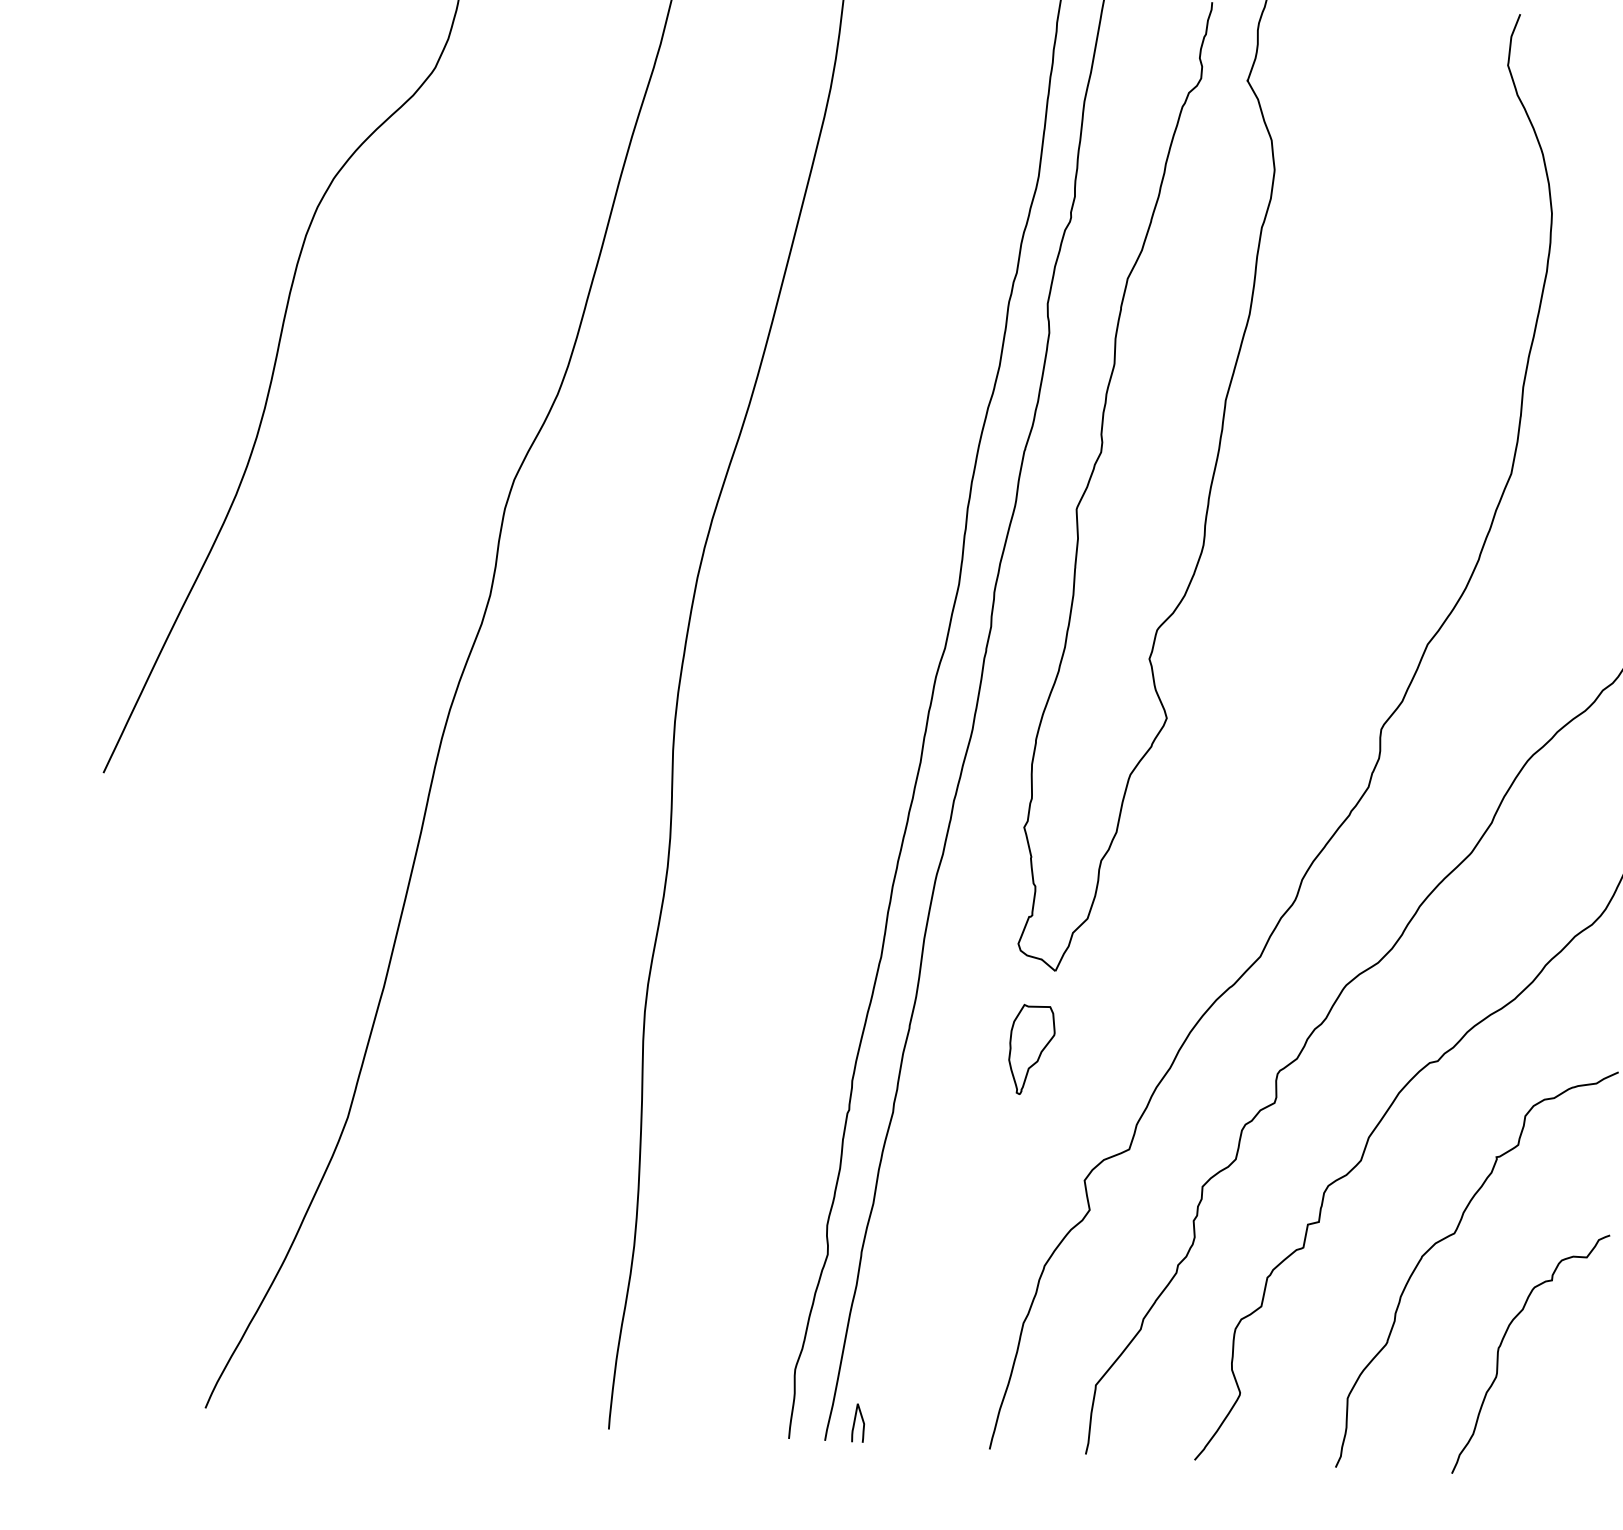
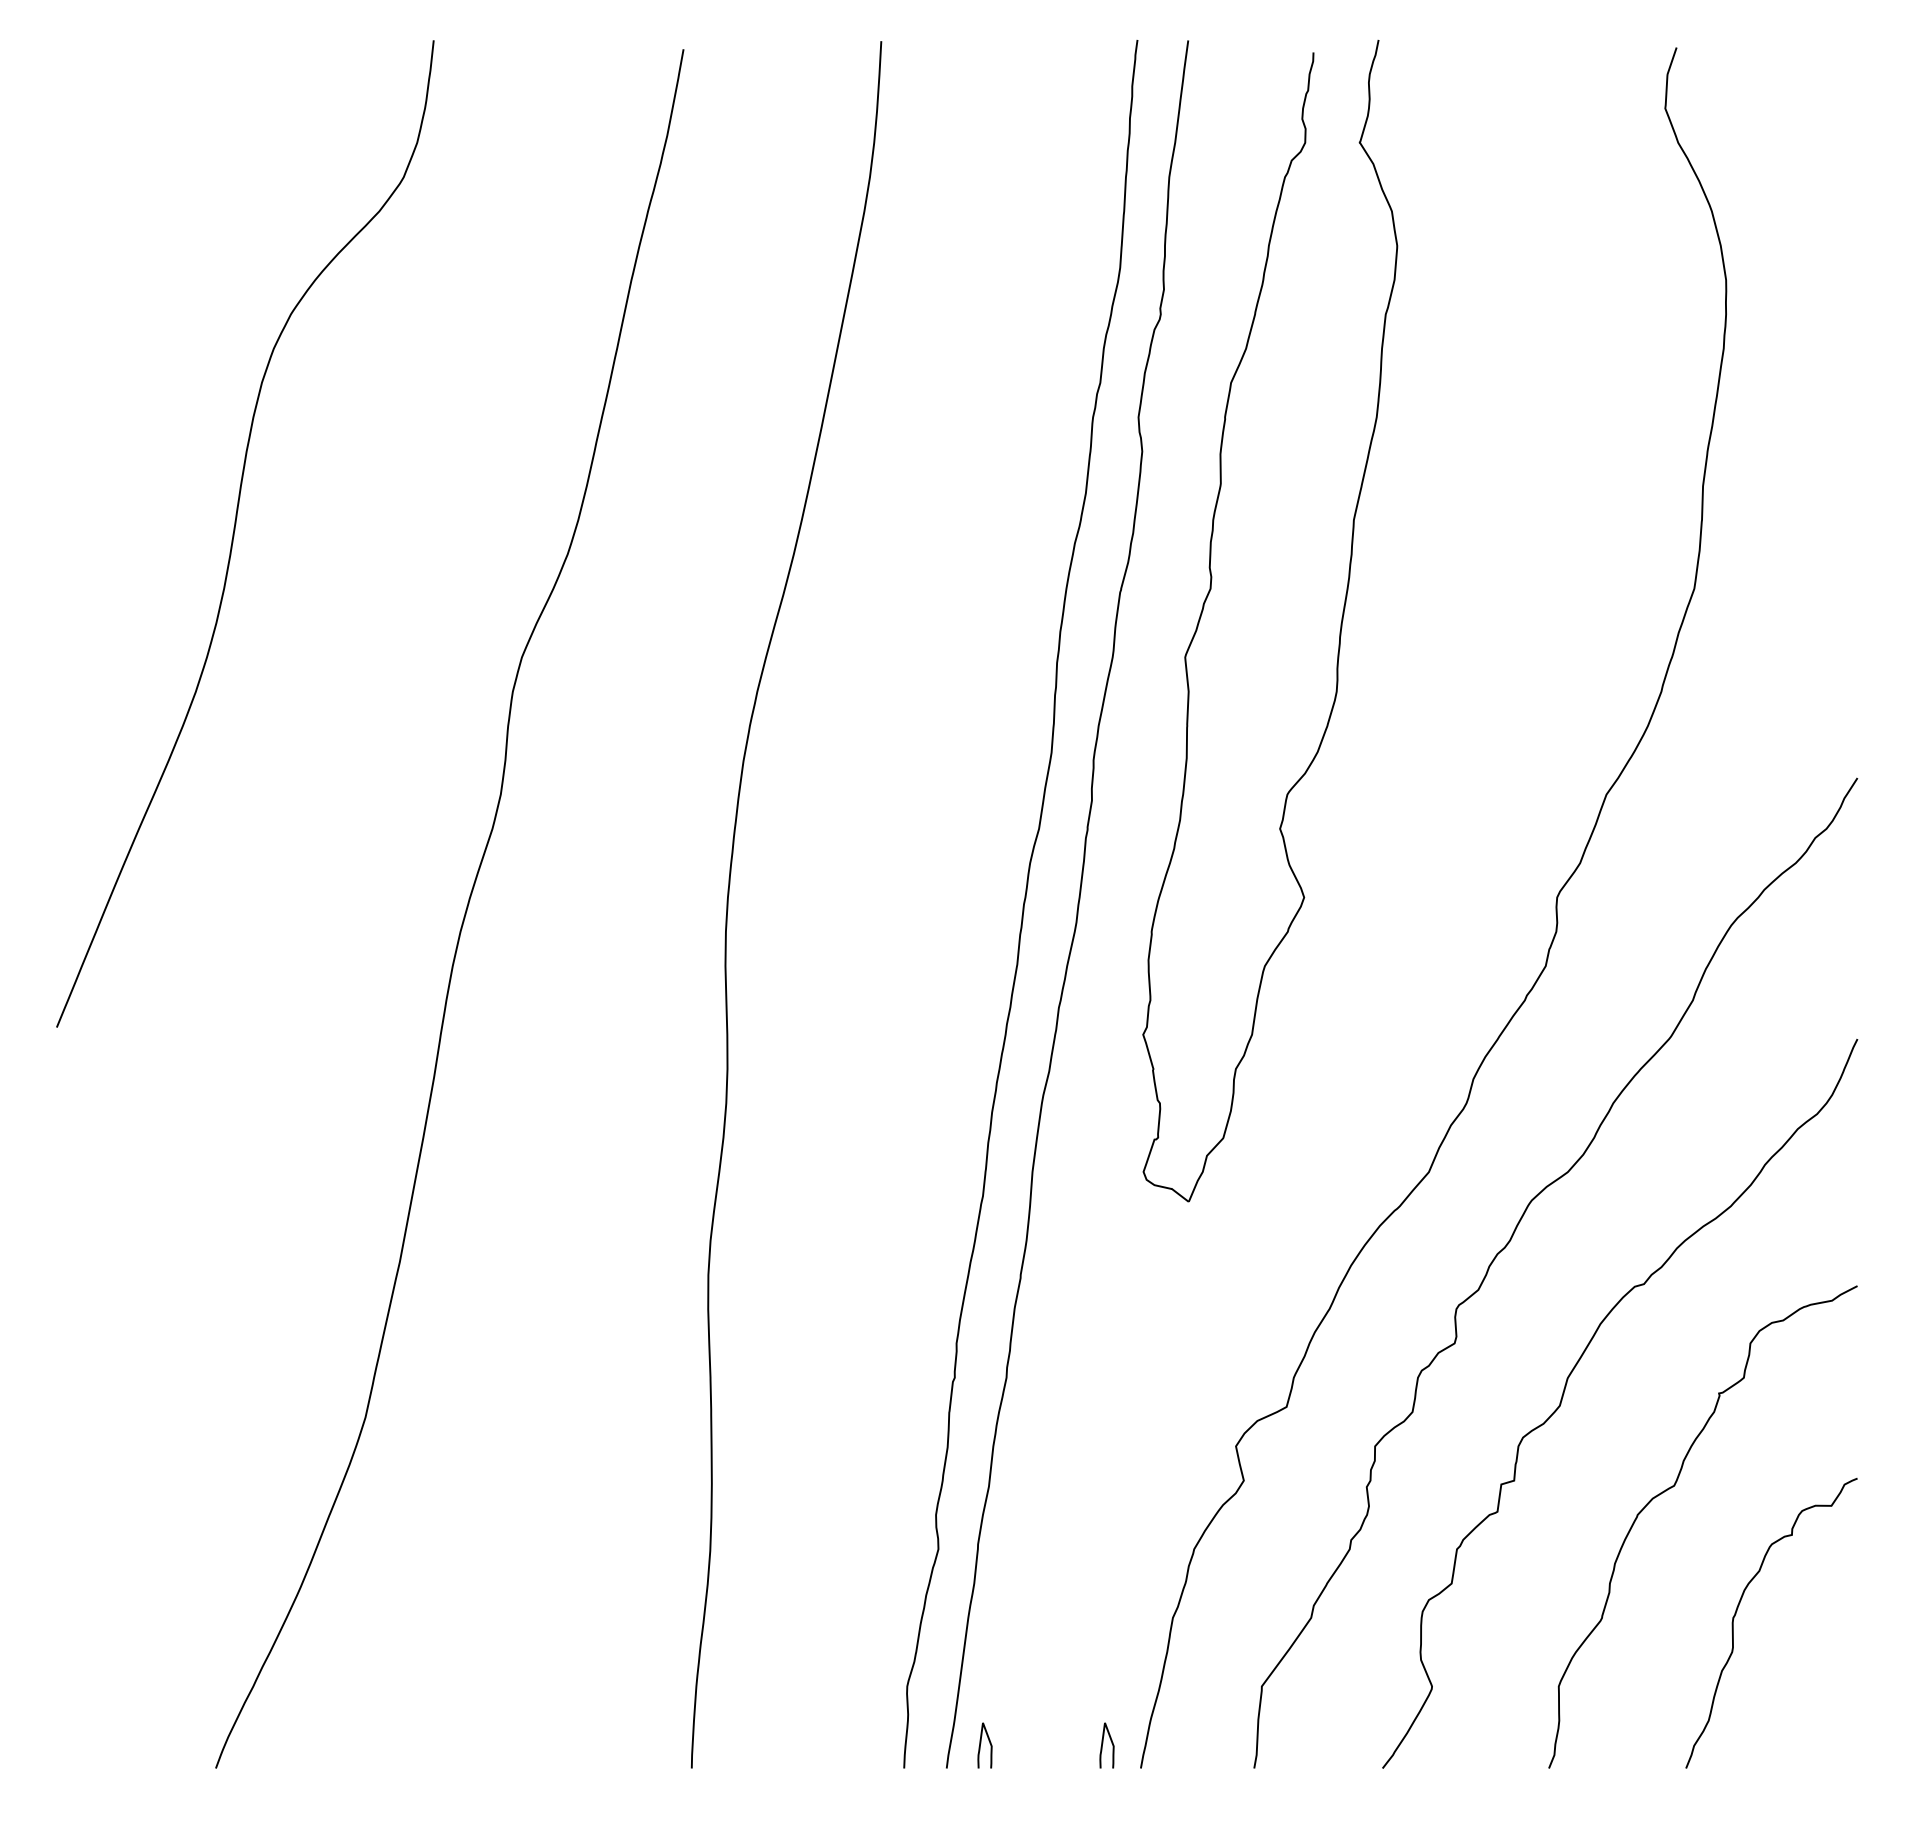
part: (1031, 1049) -> (1165, 1295), removed
curve: (959, 1426) -> (1103, 1743), added

